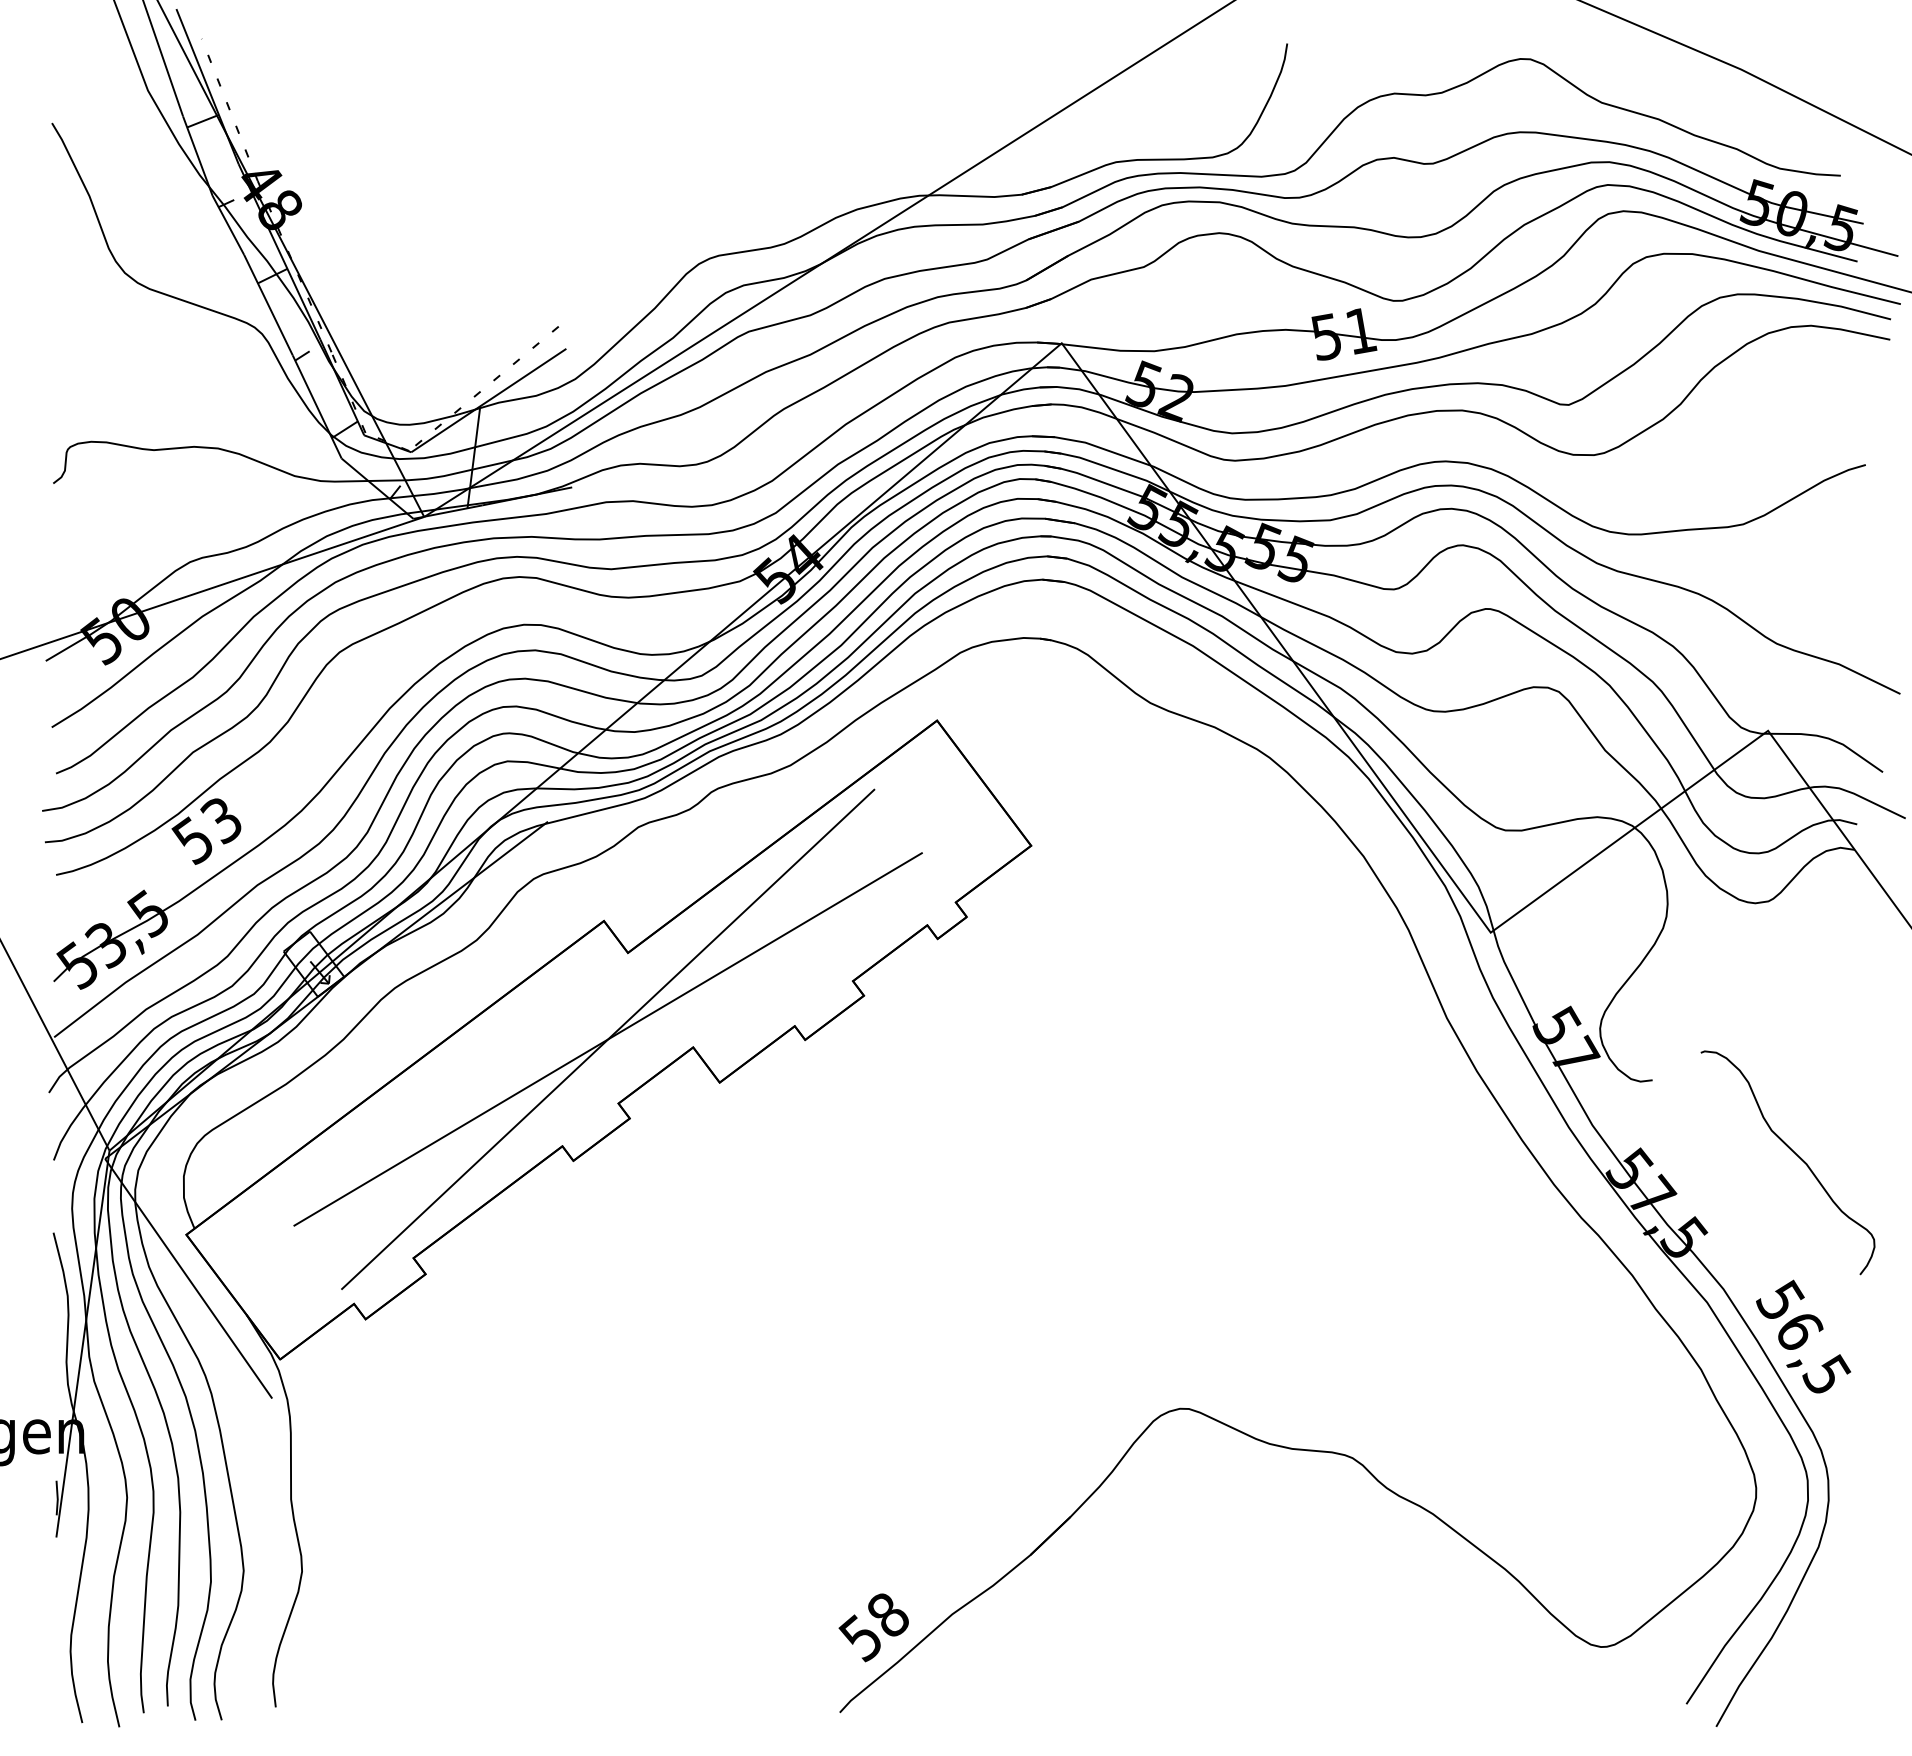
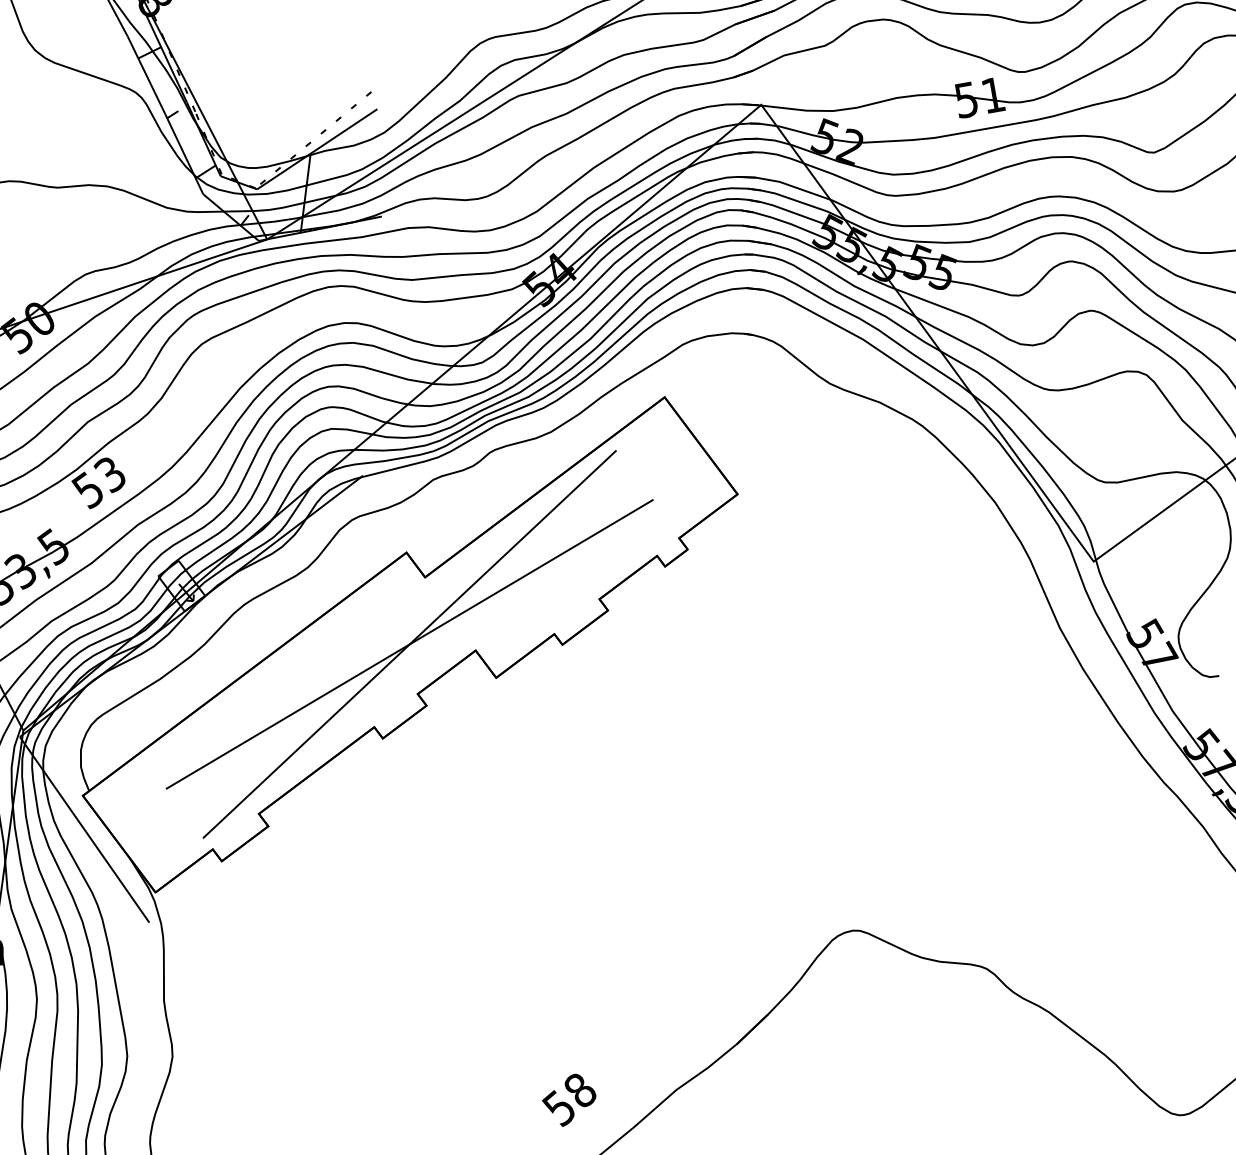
text: (873, 1627) -> (568, 1100), moved

